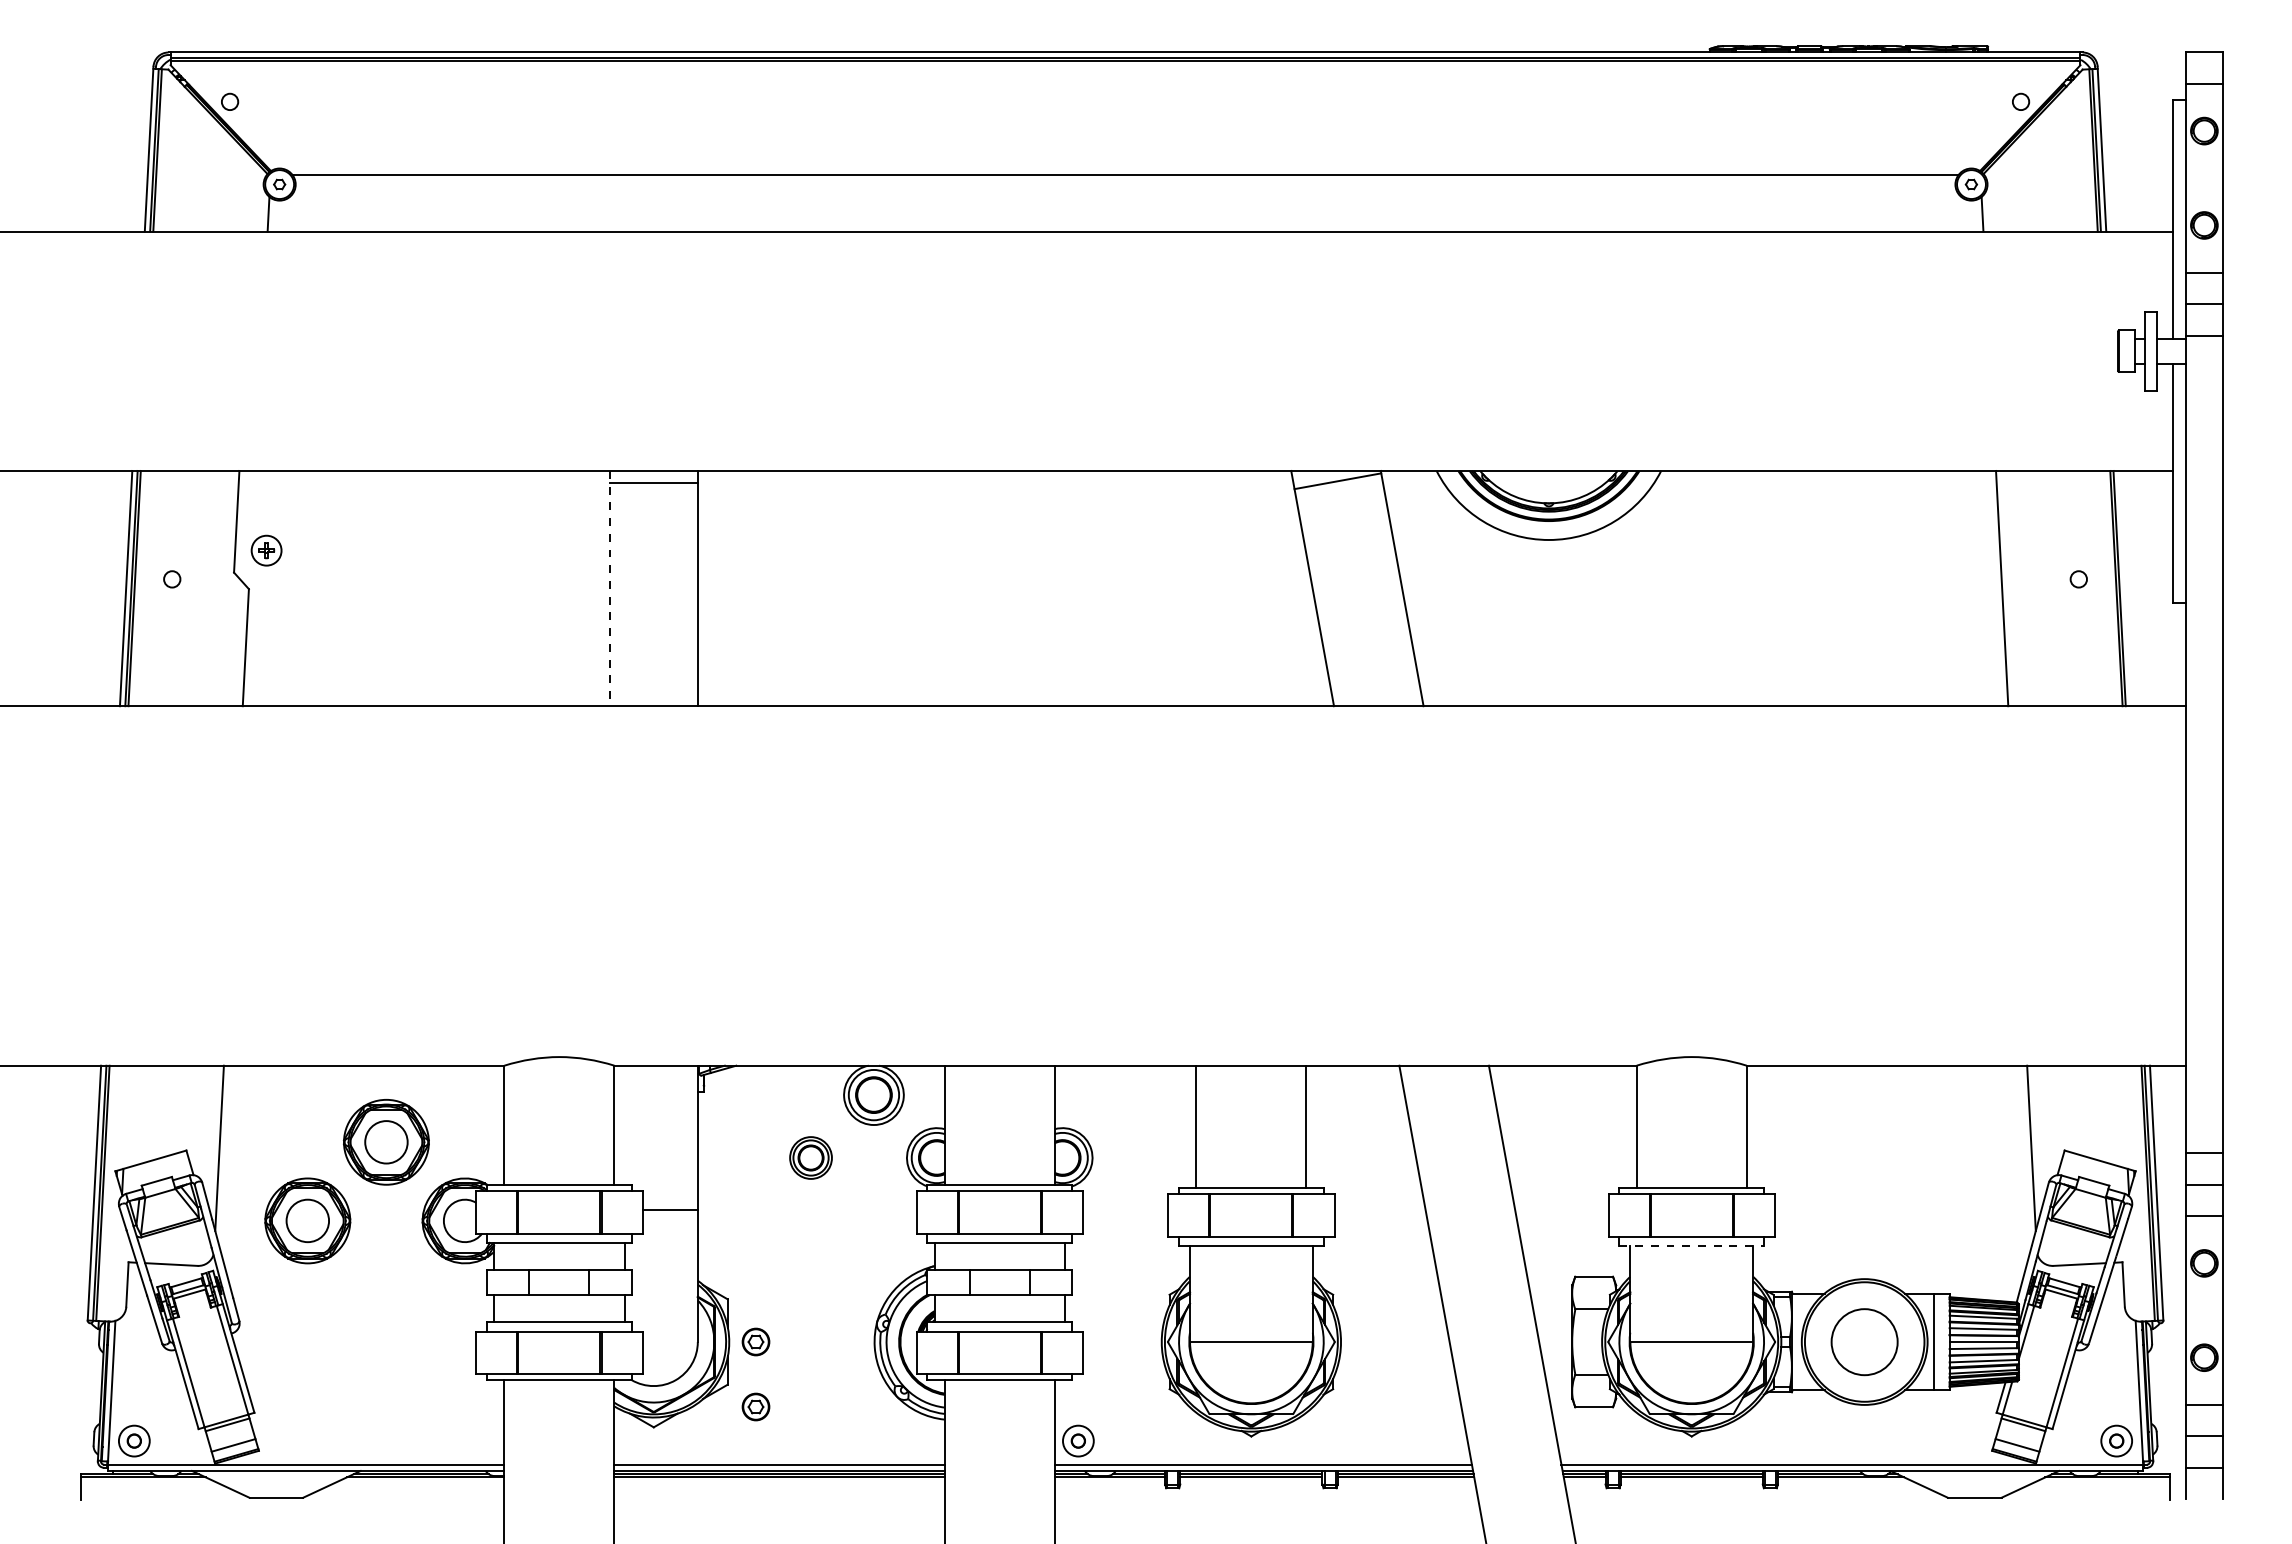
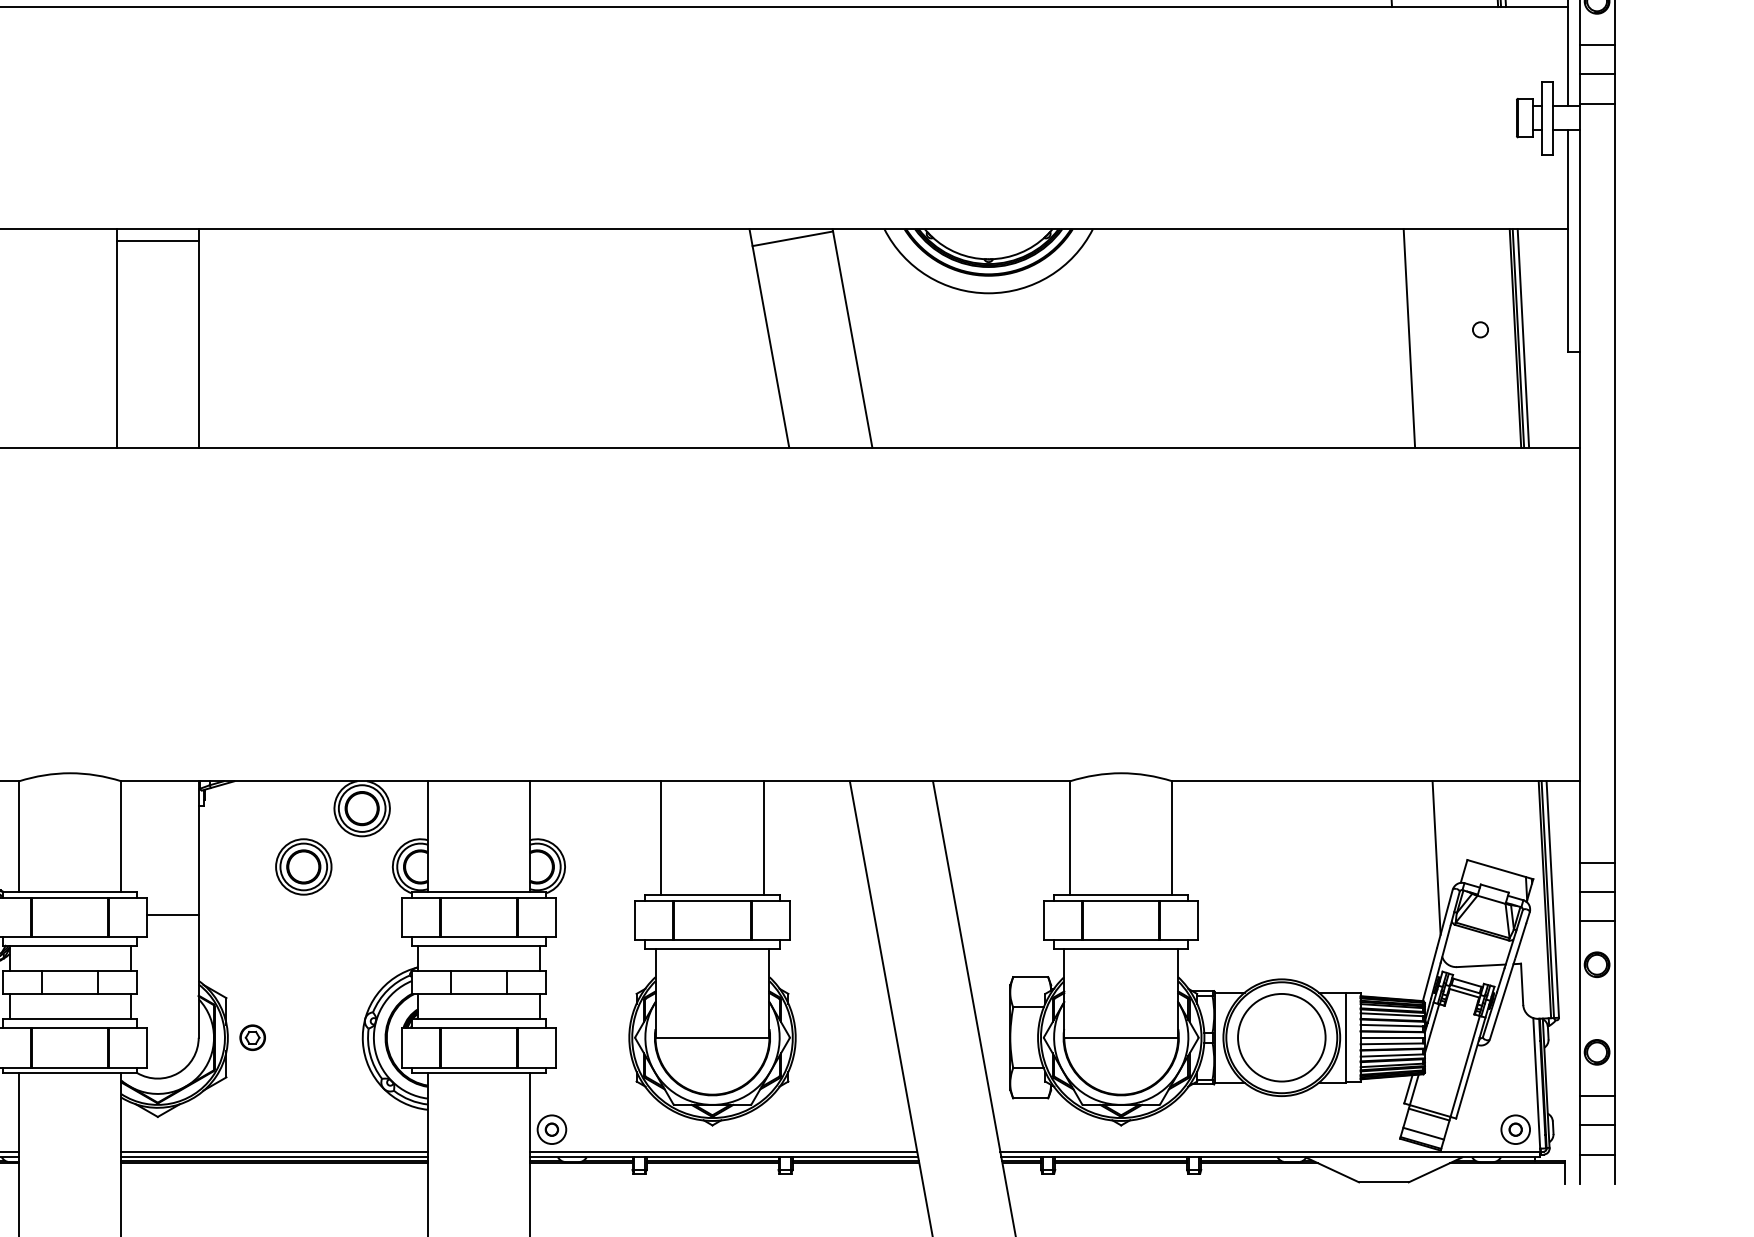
line: (609, 588) -> (116, 338), dashed -> solid
line: (2124, 588) -> (1522, 338), added
part: (810, 1157) -> (303, 866), size x1.43
line: (1692, 1246) -> (1121, 949), dashed -> solid
circle: (1864, 1342) -> (1281, 1038), size x1.43
part: (755, 1406) -> (252, 1097), removed

